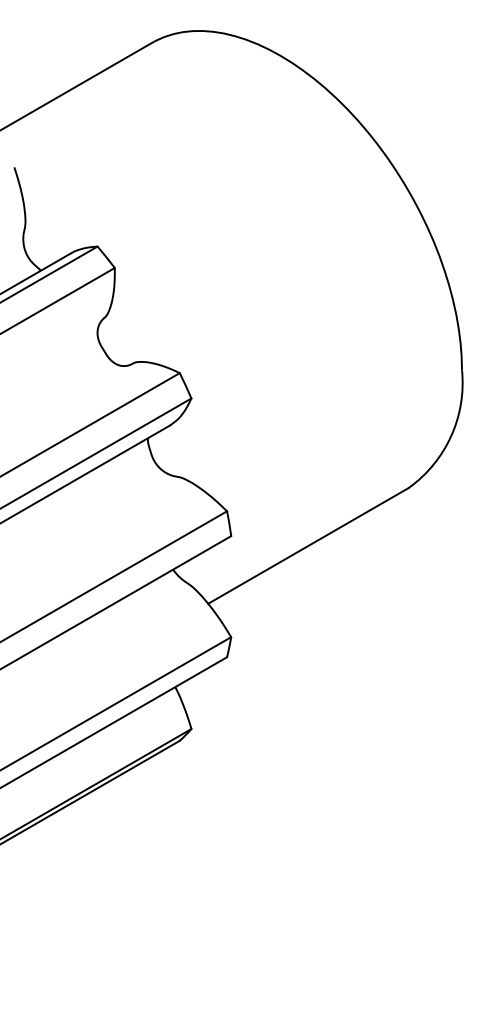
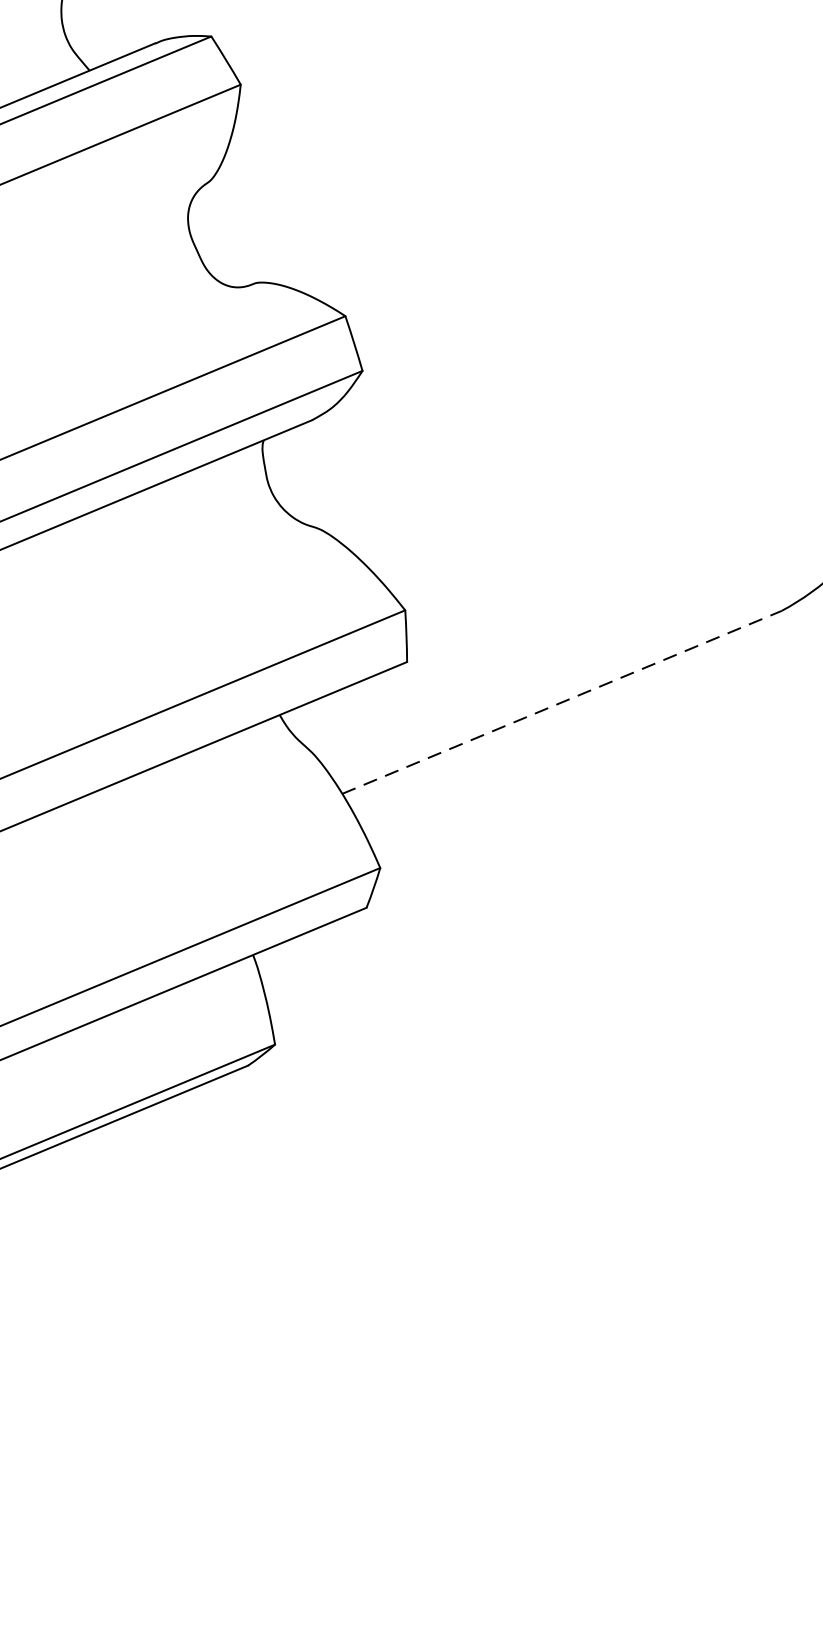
line: (308, 545) -> (562, 701), solid -> dashed

